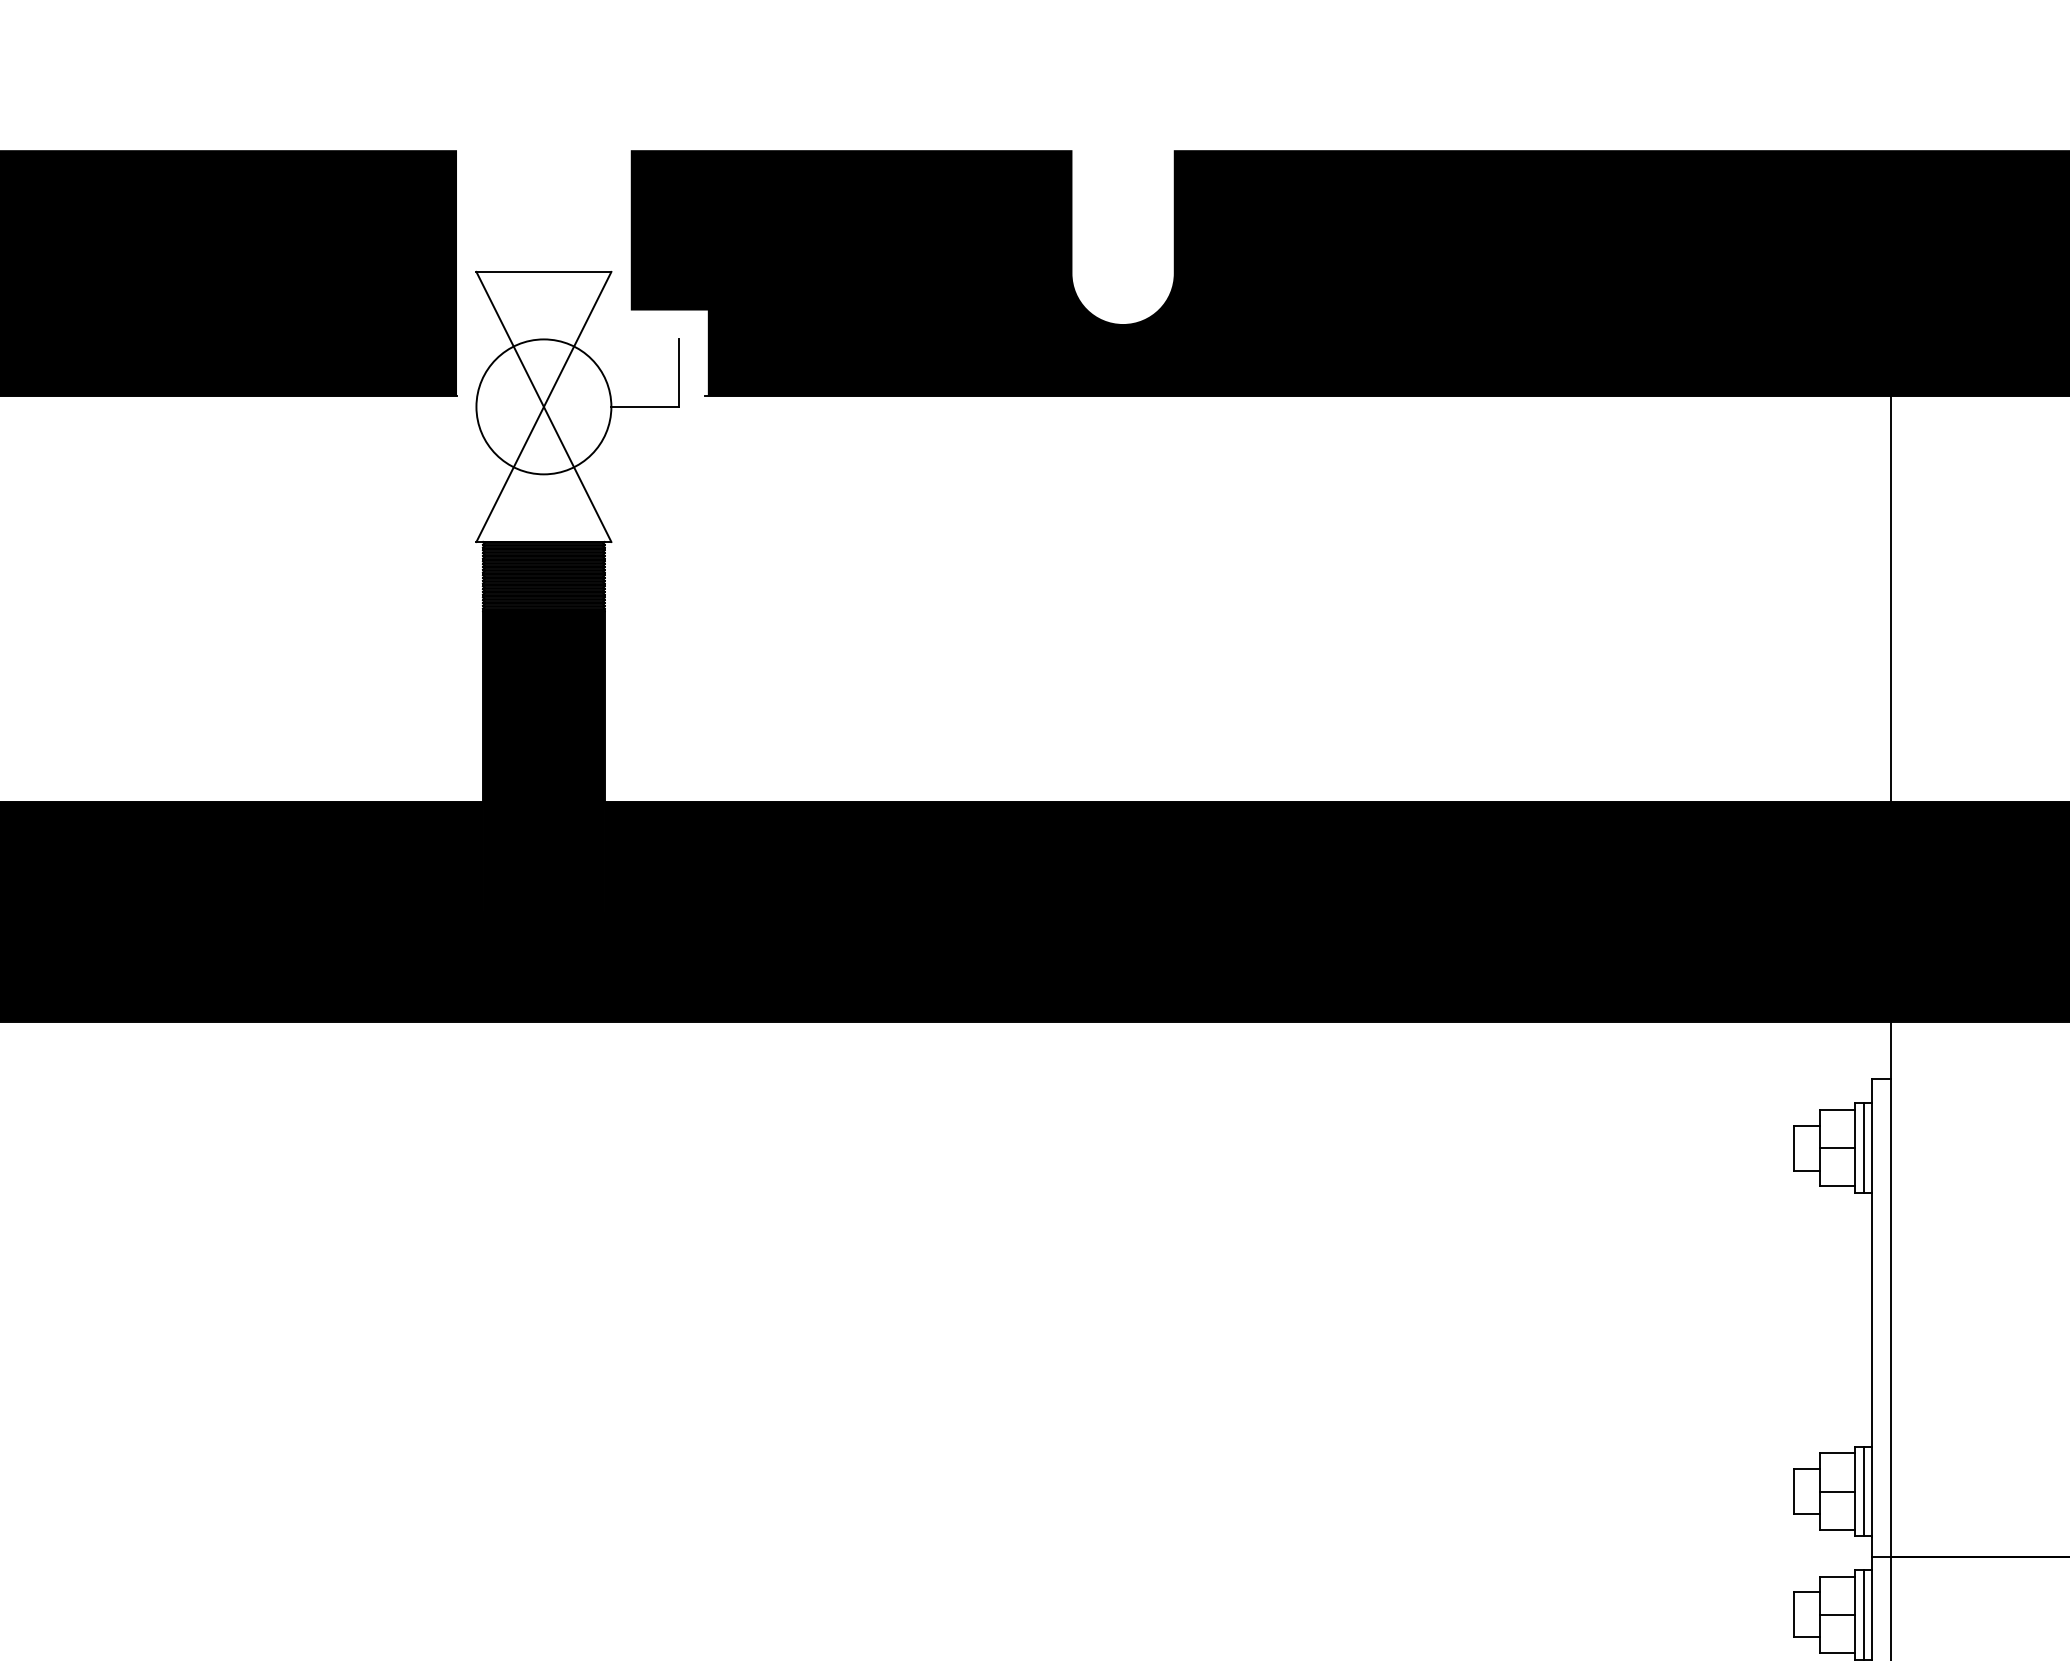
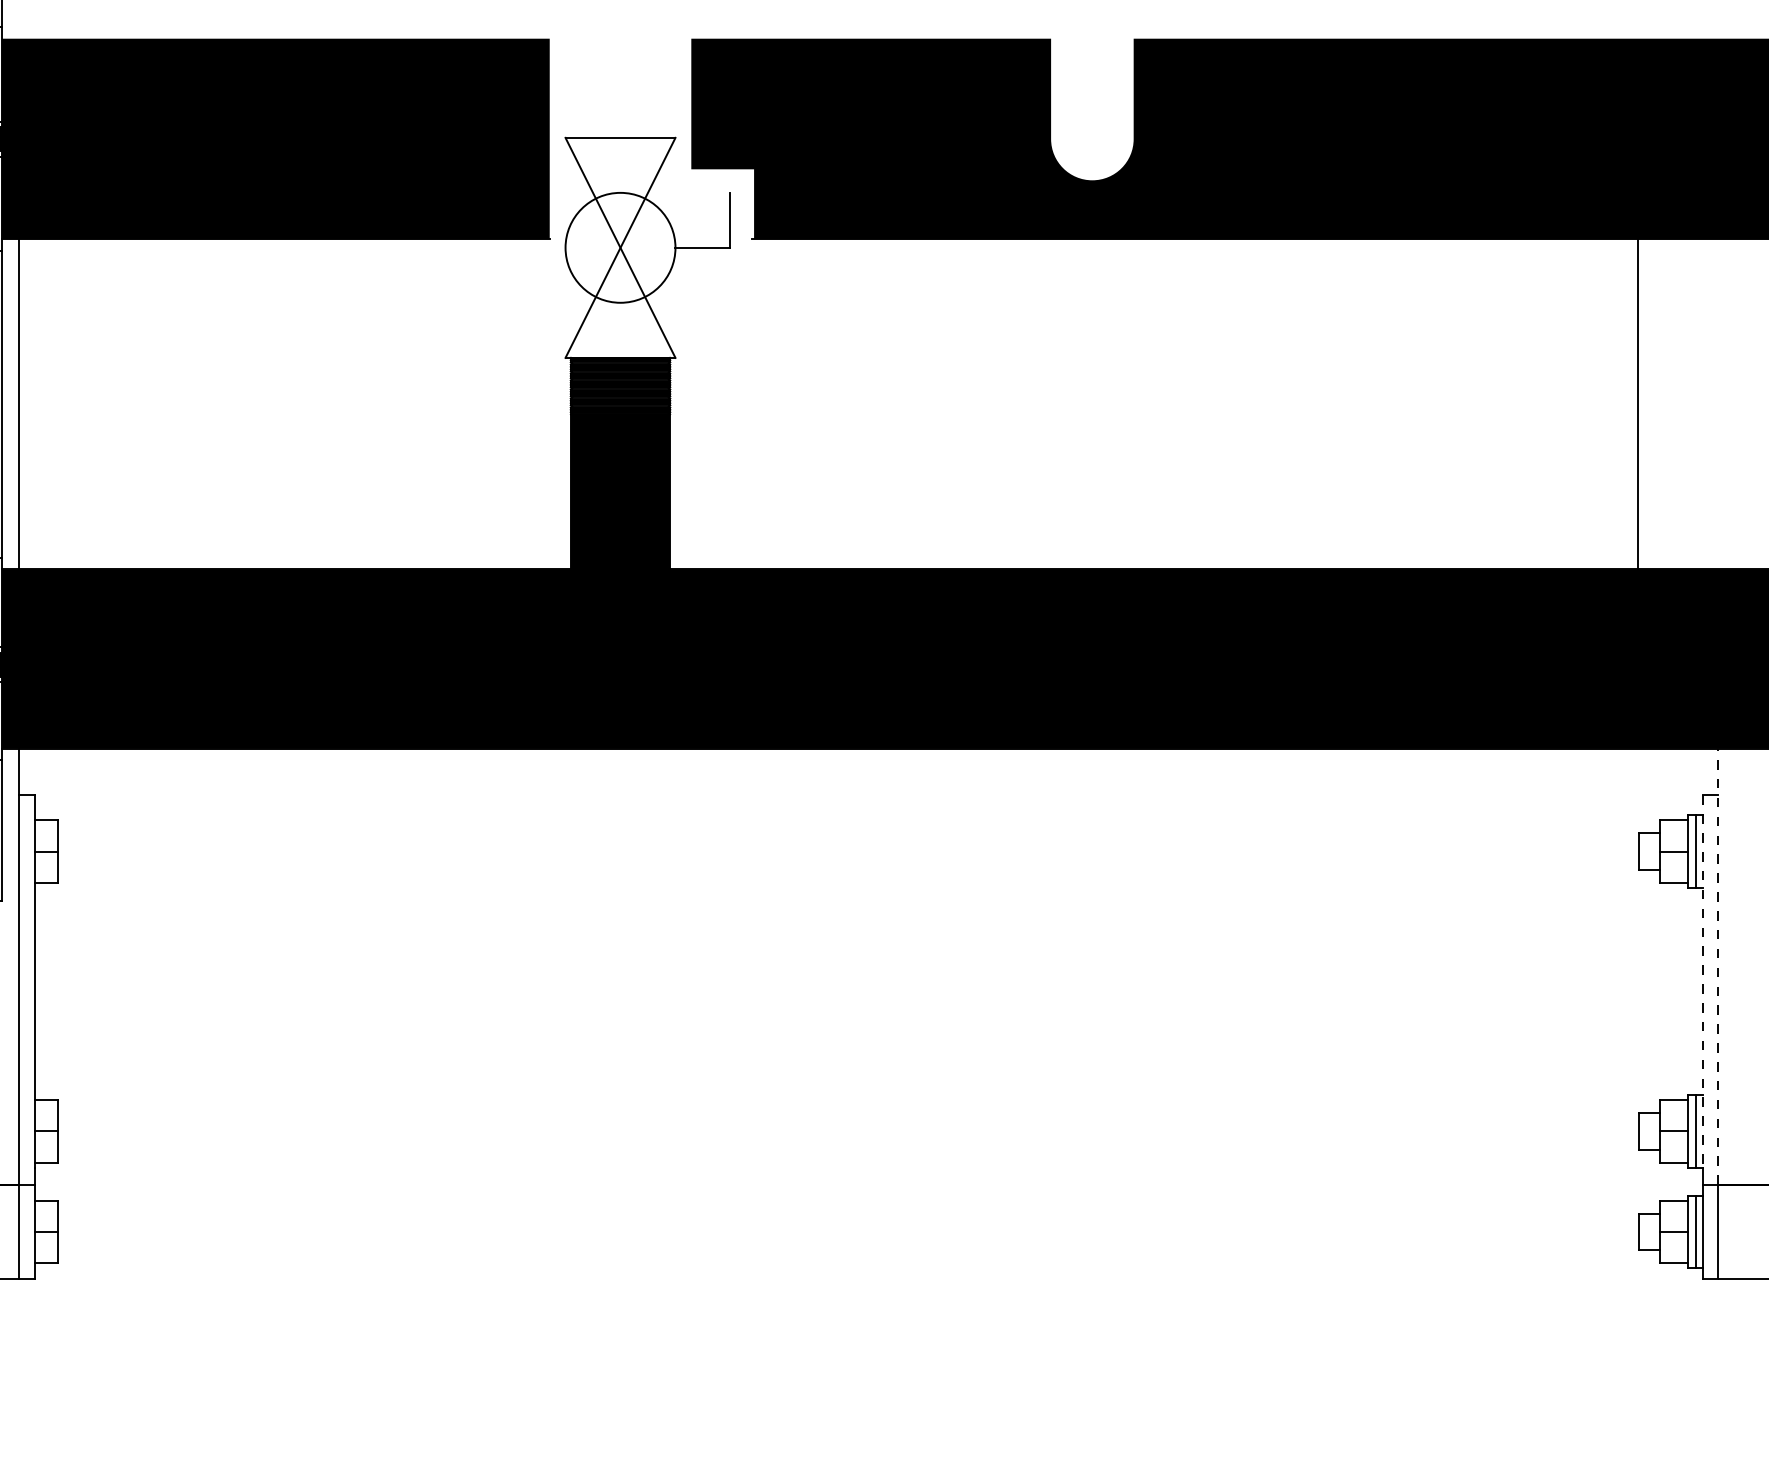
line: (1891, 599) -> (1638, 404), moved
line: (1891, 1289) -> (1718, 966), solid -> dashed
line: (1872, 1308) -> (1702, 982), solid -> dashed

